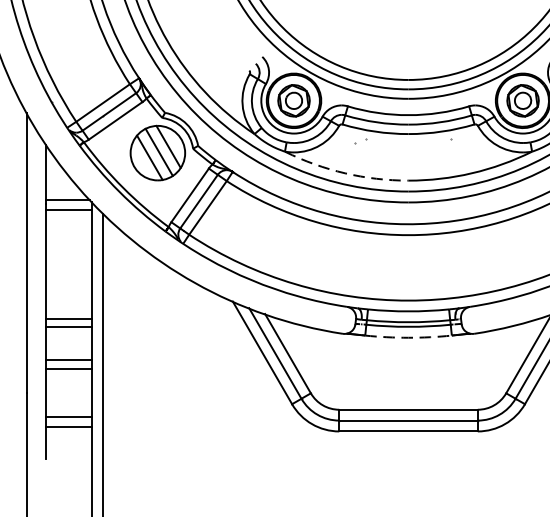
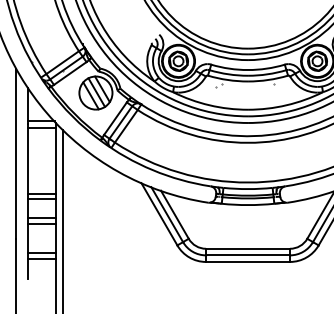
arc: (345, 173) -> (209, 105), dashed -> solid
arc: (409, 338) -> (248, 205), dashed -> solid

